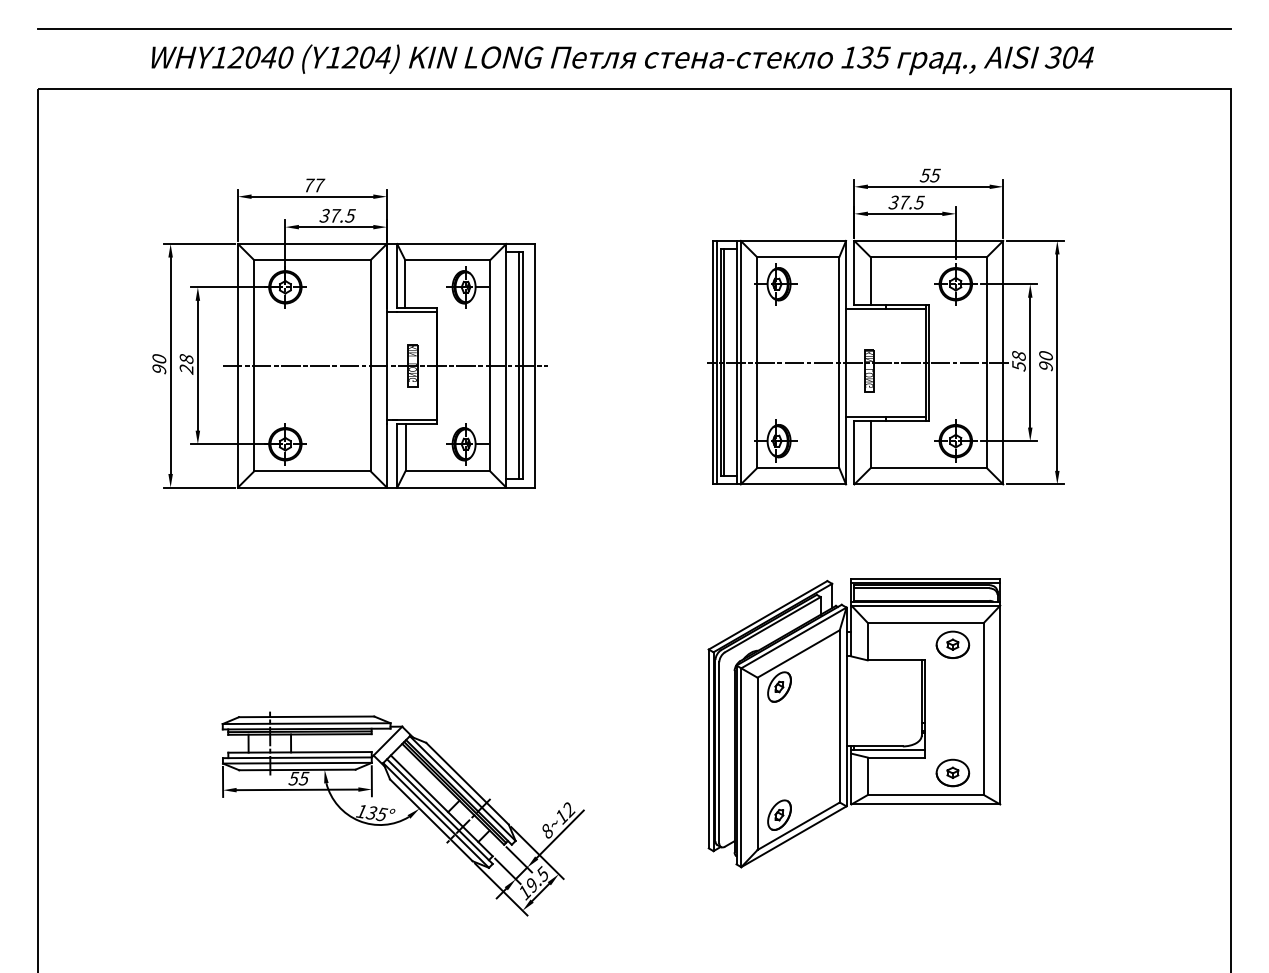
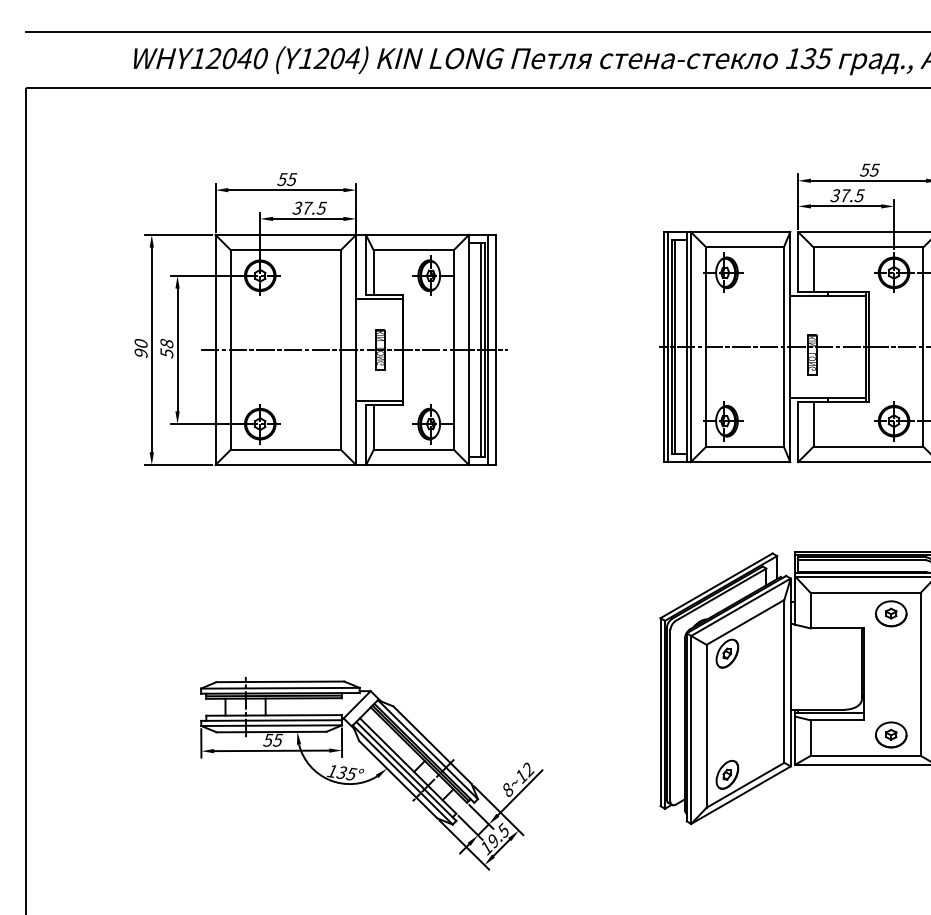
text: (314, 185) -> (287, 179), 77 -> 55
line: (526, 365) -> (488, 349), added
text: (186, 369) -> (166, 353), 28 -> 58

